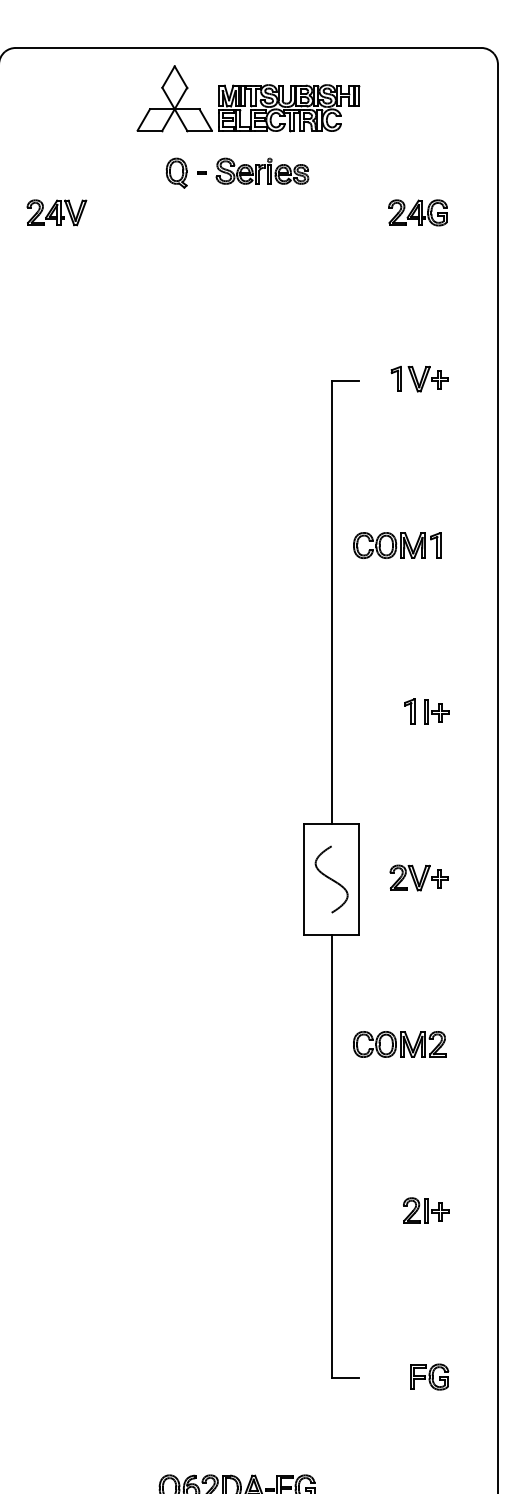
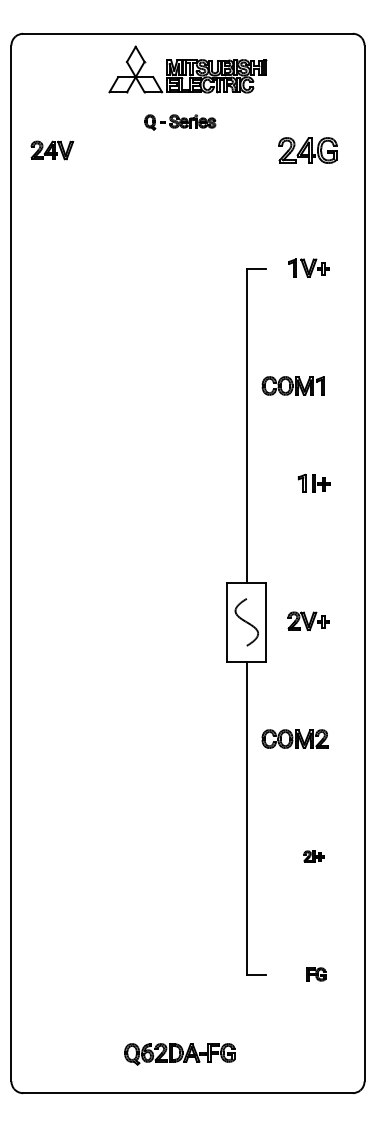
part: (237, 173) -> (180, 122), size x0.7
part: (417, 212) -> (307, 150), size x1.4
part: (425, 710) -> (313, 482), moved
part: (425, 1210) -> (313, 856), size x0.6
part: (430, 1377) -> (316, 974), size x0.7

